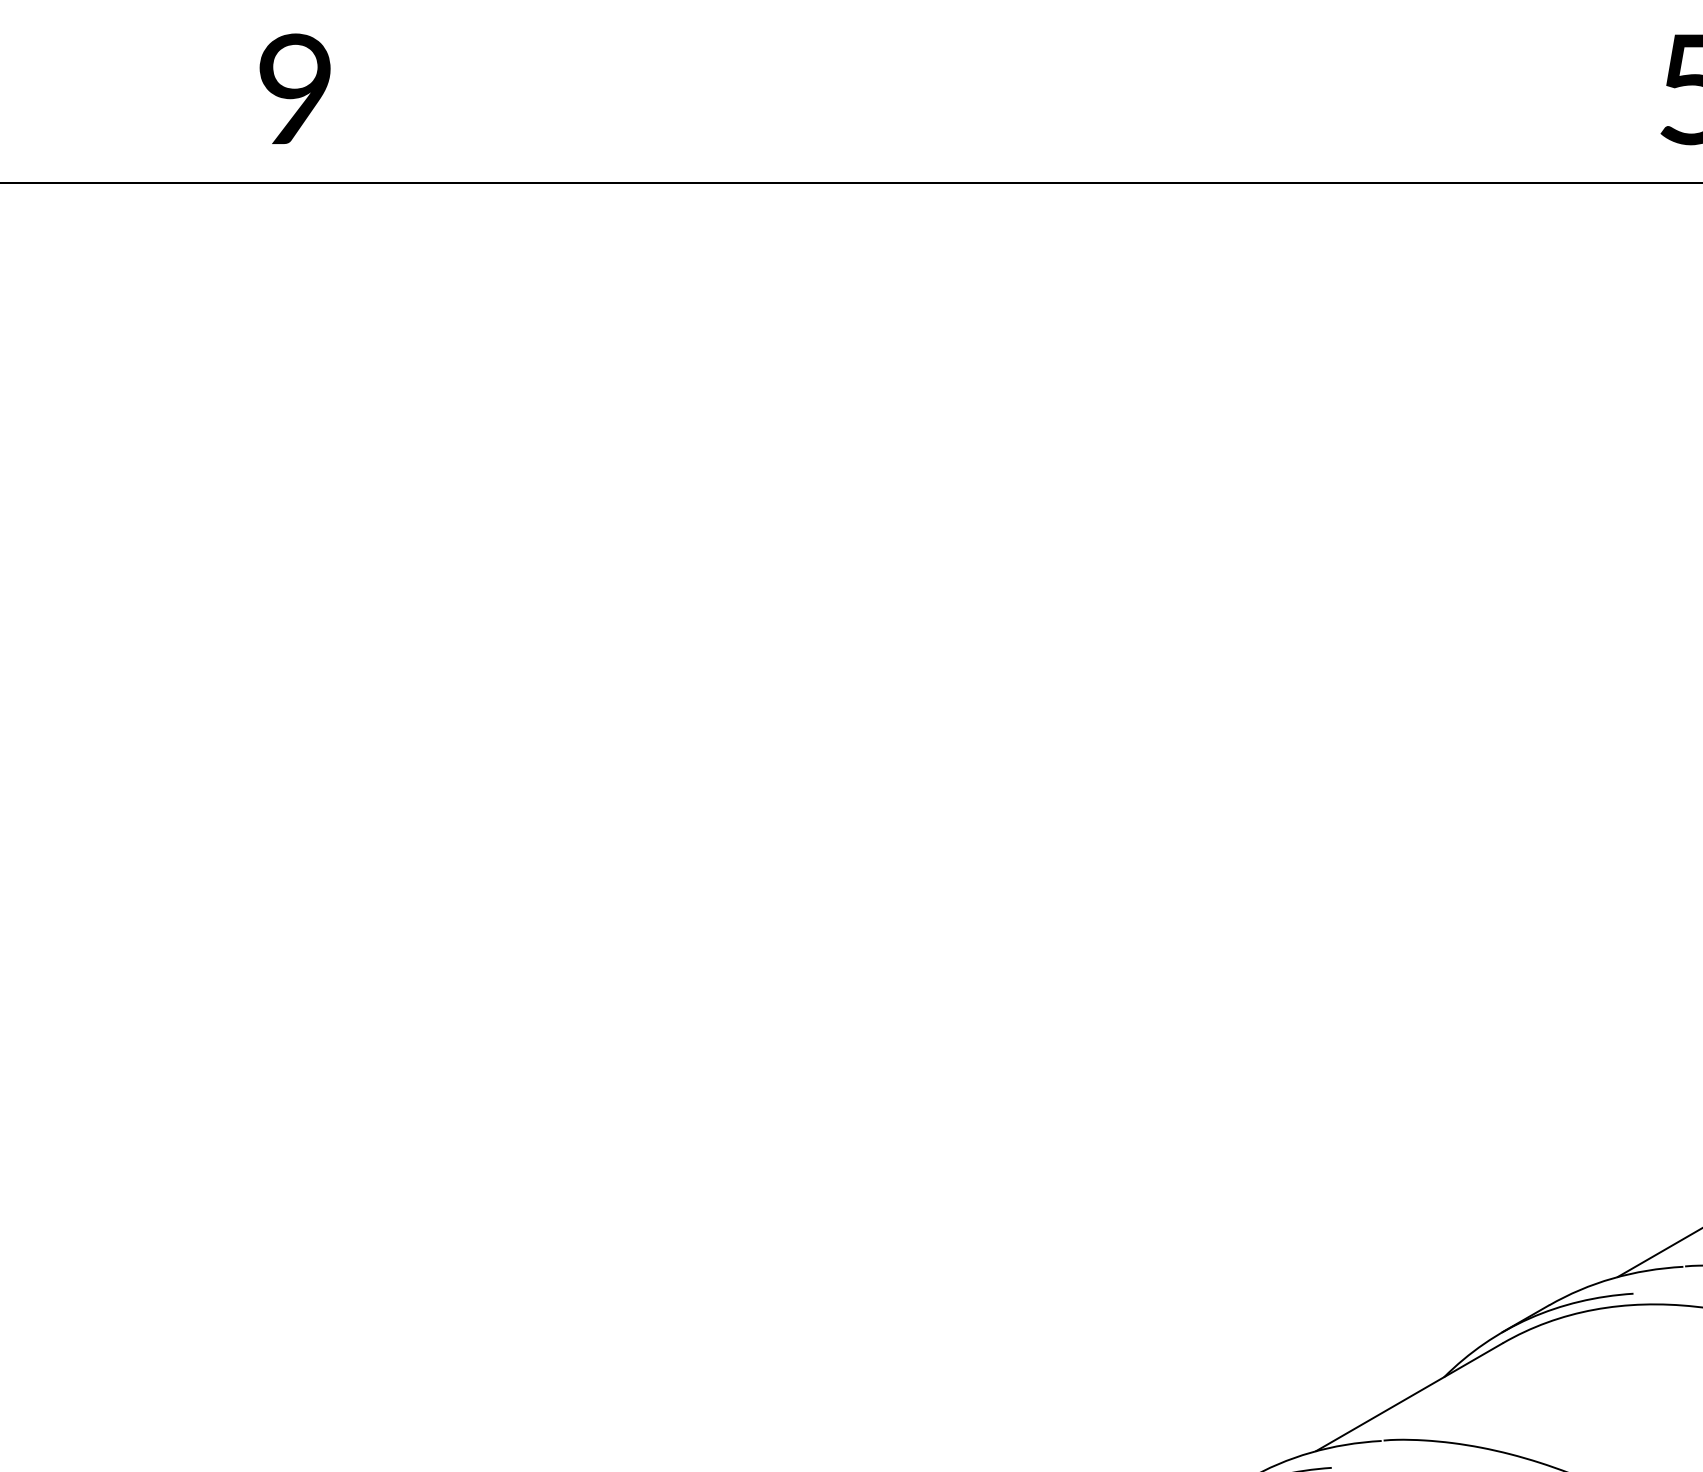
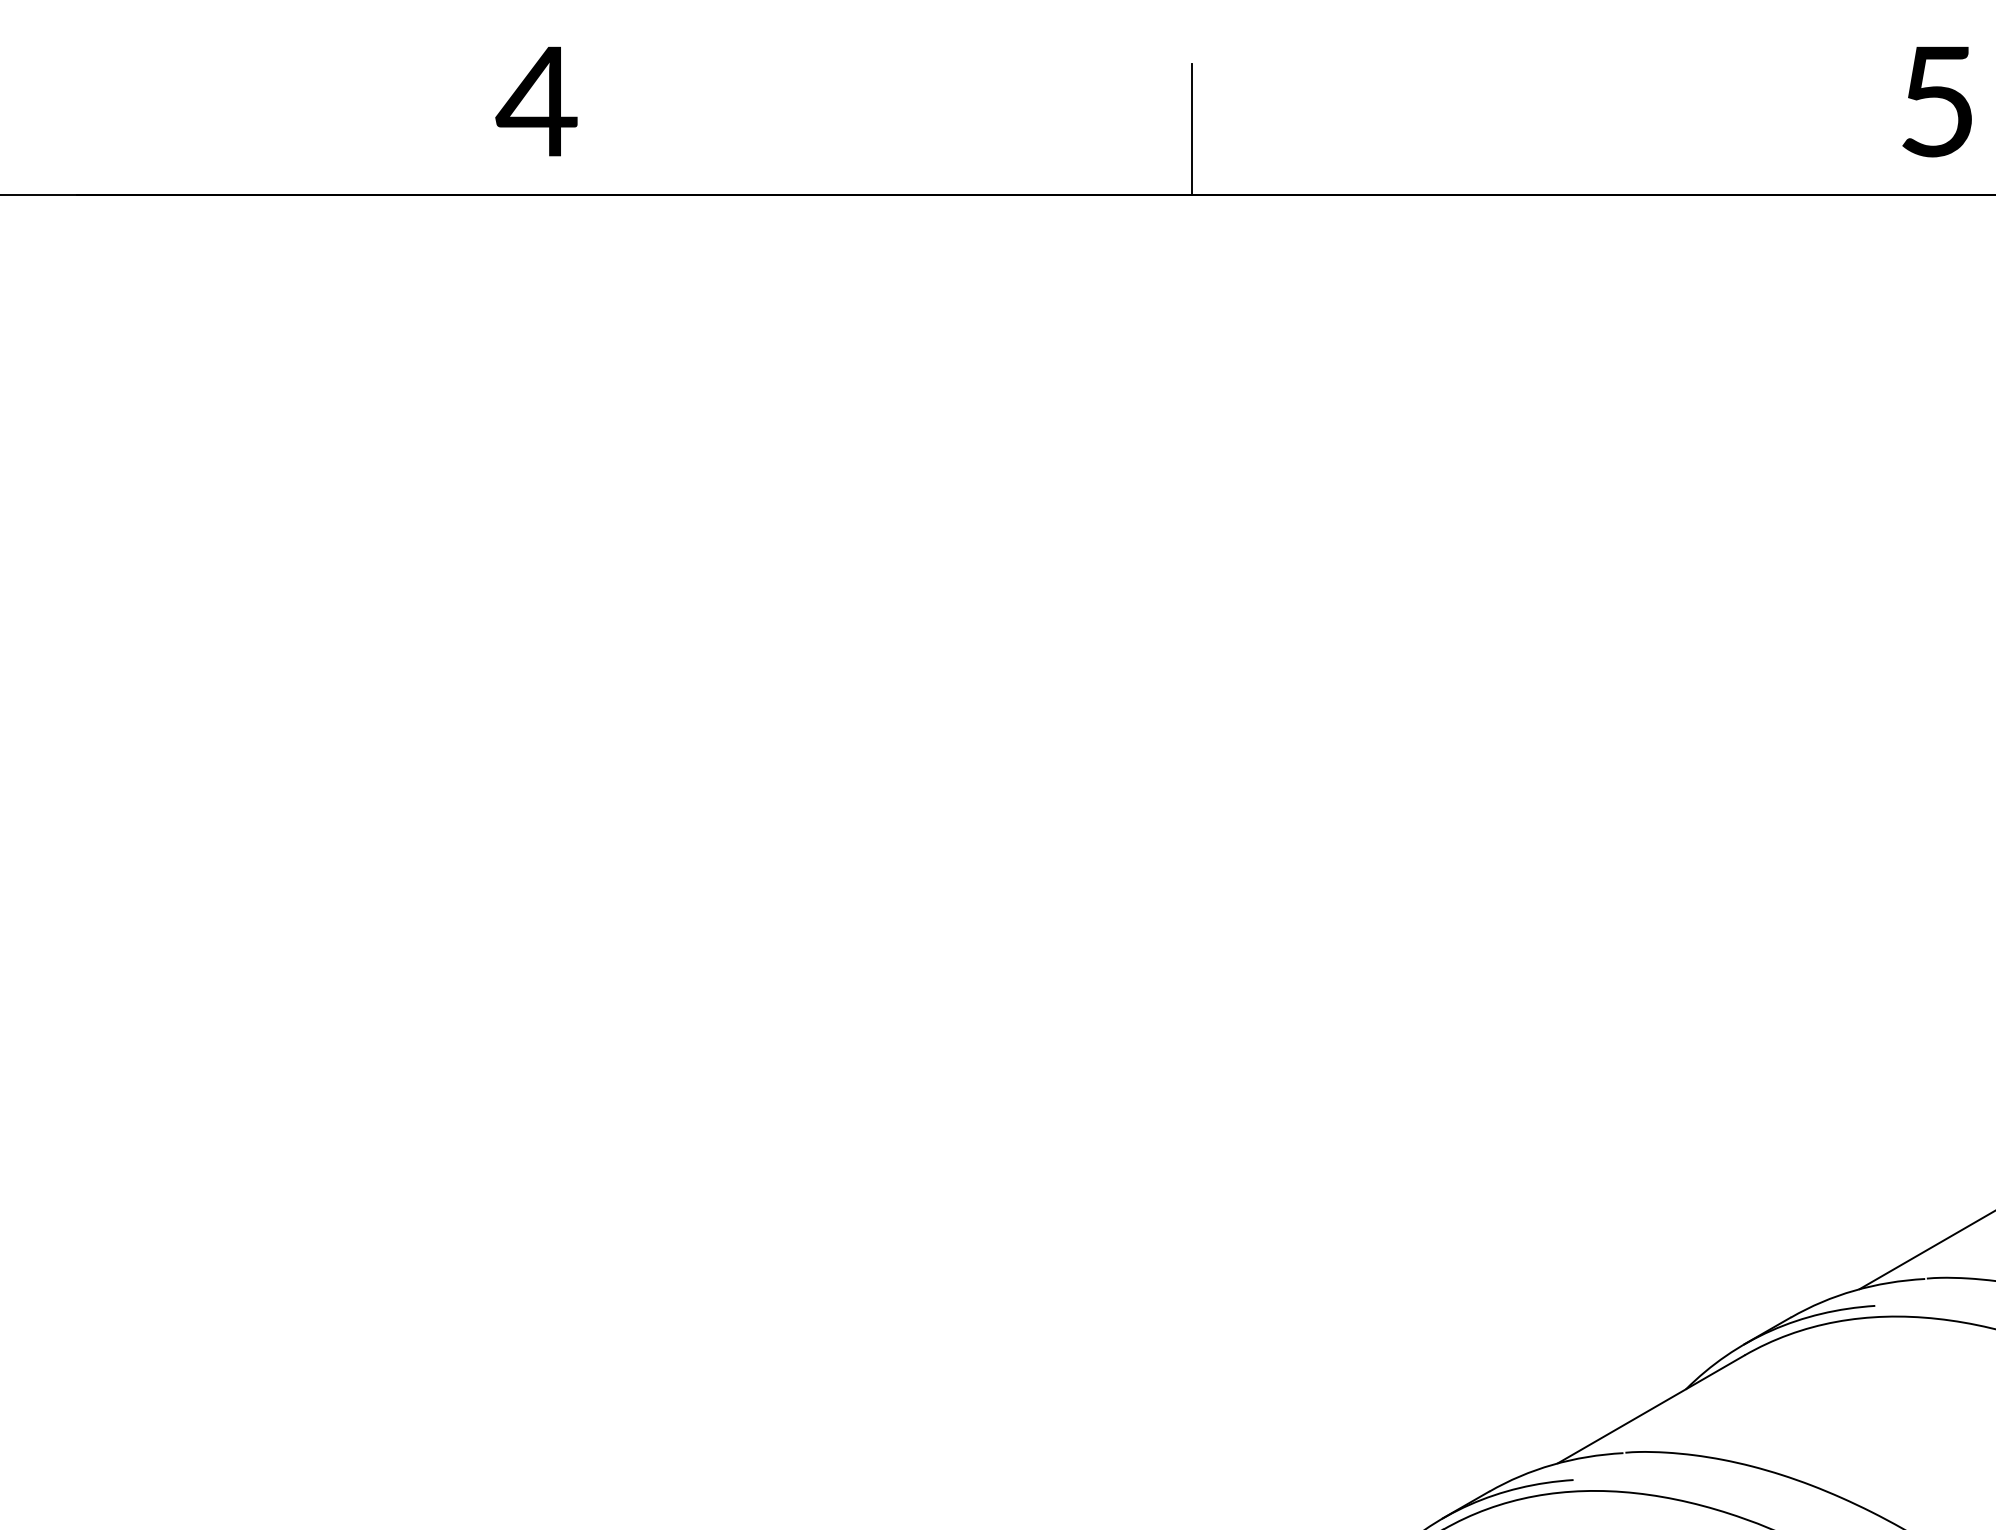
text: (294, 88) -> (536, 100), 9 -> 4
line: (950, 116) -> (1192, 128), added

